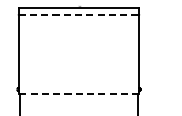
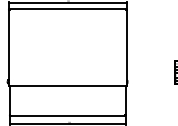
line: (78, 14) -> (67, 8), dashed -> solid
line: (79, 94) -> (68, 86), dashed -> solid

